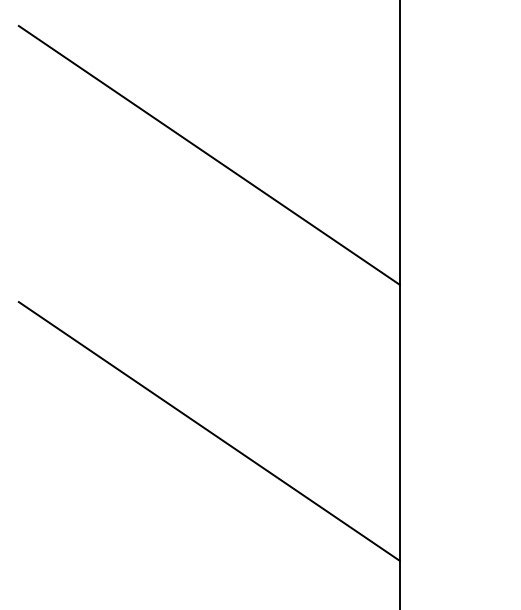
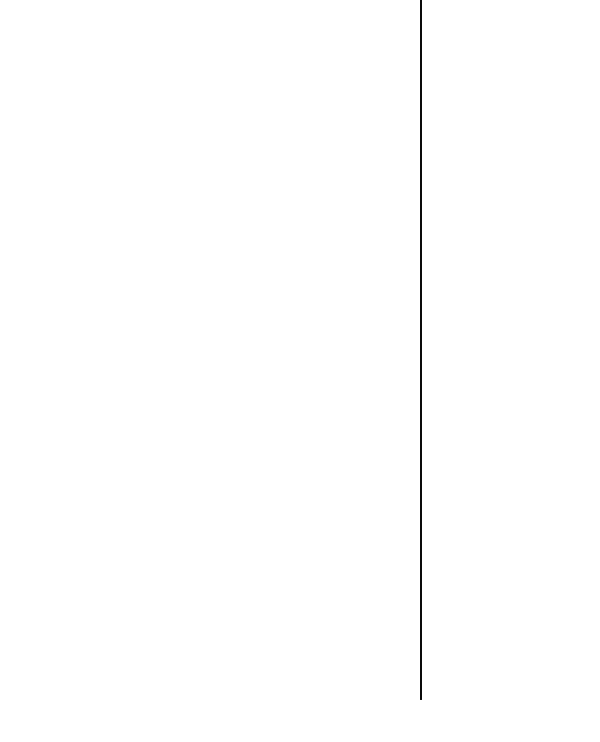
line: (208, 155) -> (218, 147), removed
line: (208, 431) -> (218, 439), removed

